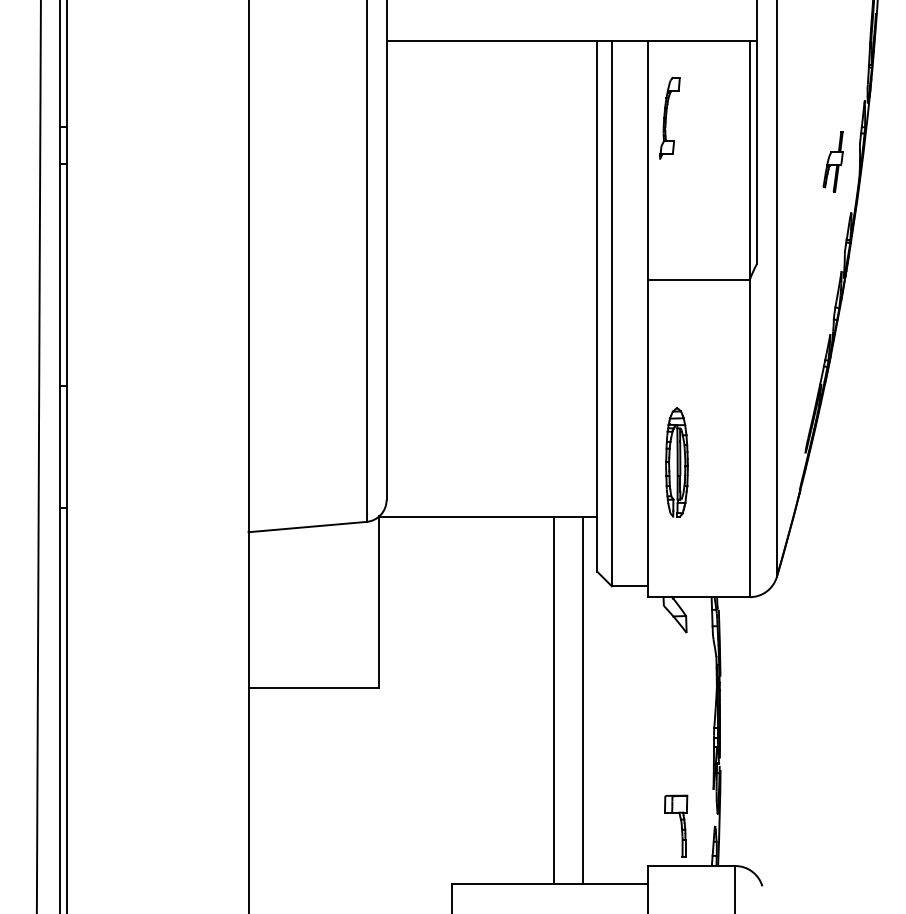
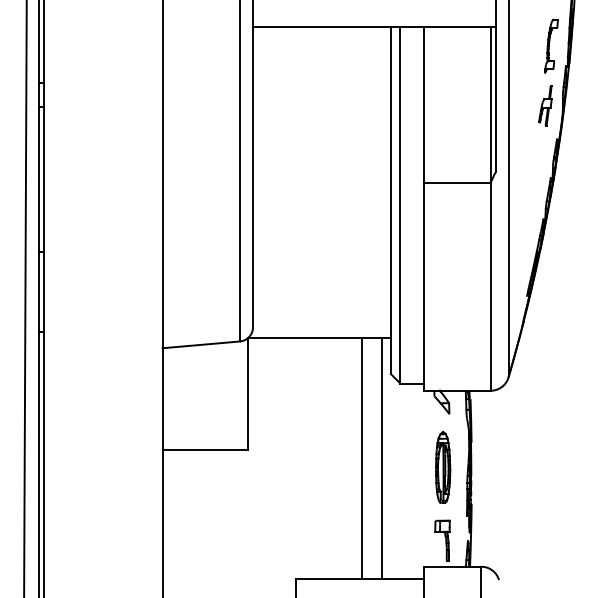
part: (669, 117) -> (551, 45), moved
part: (677, 460) -> (443, 466), moved

